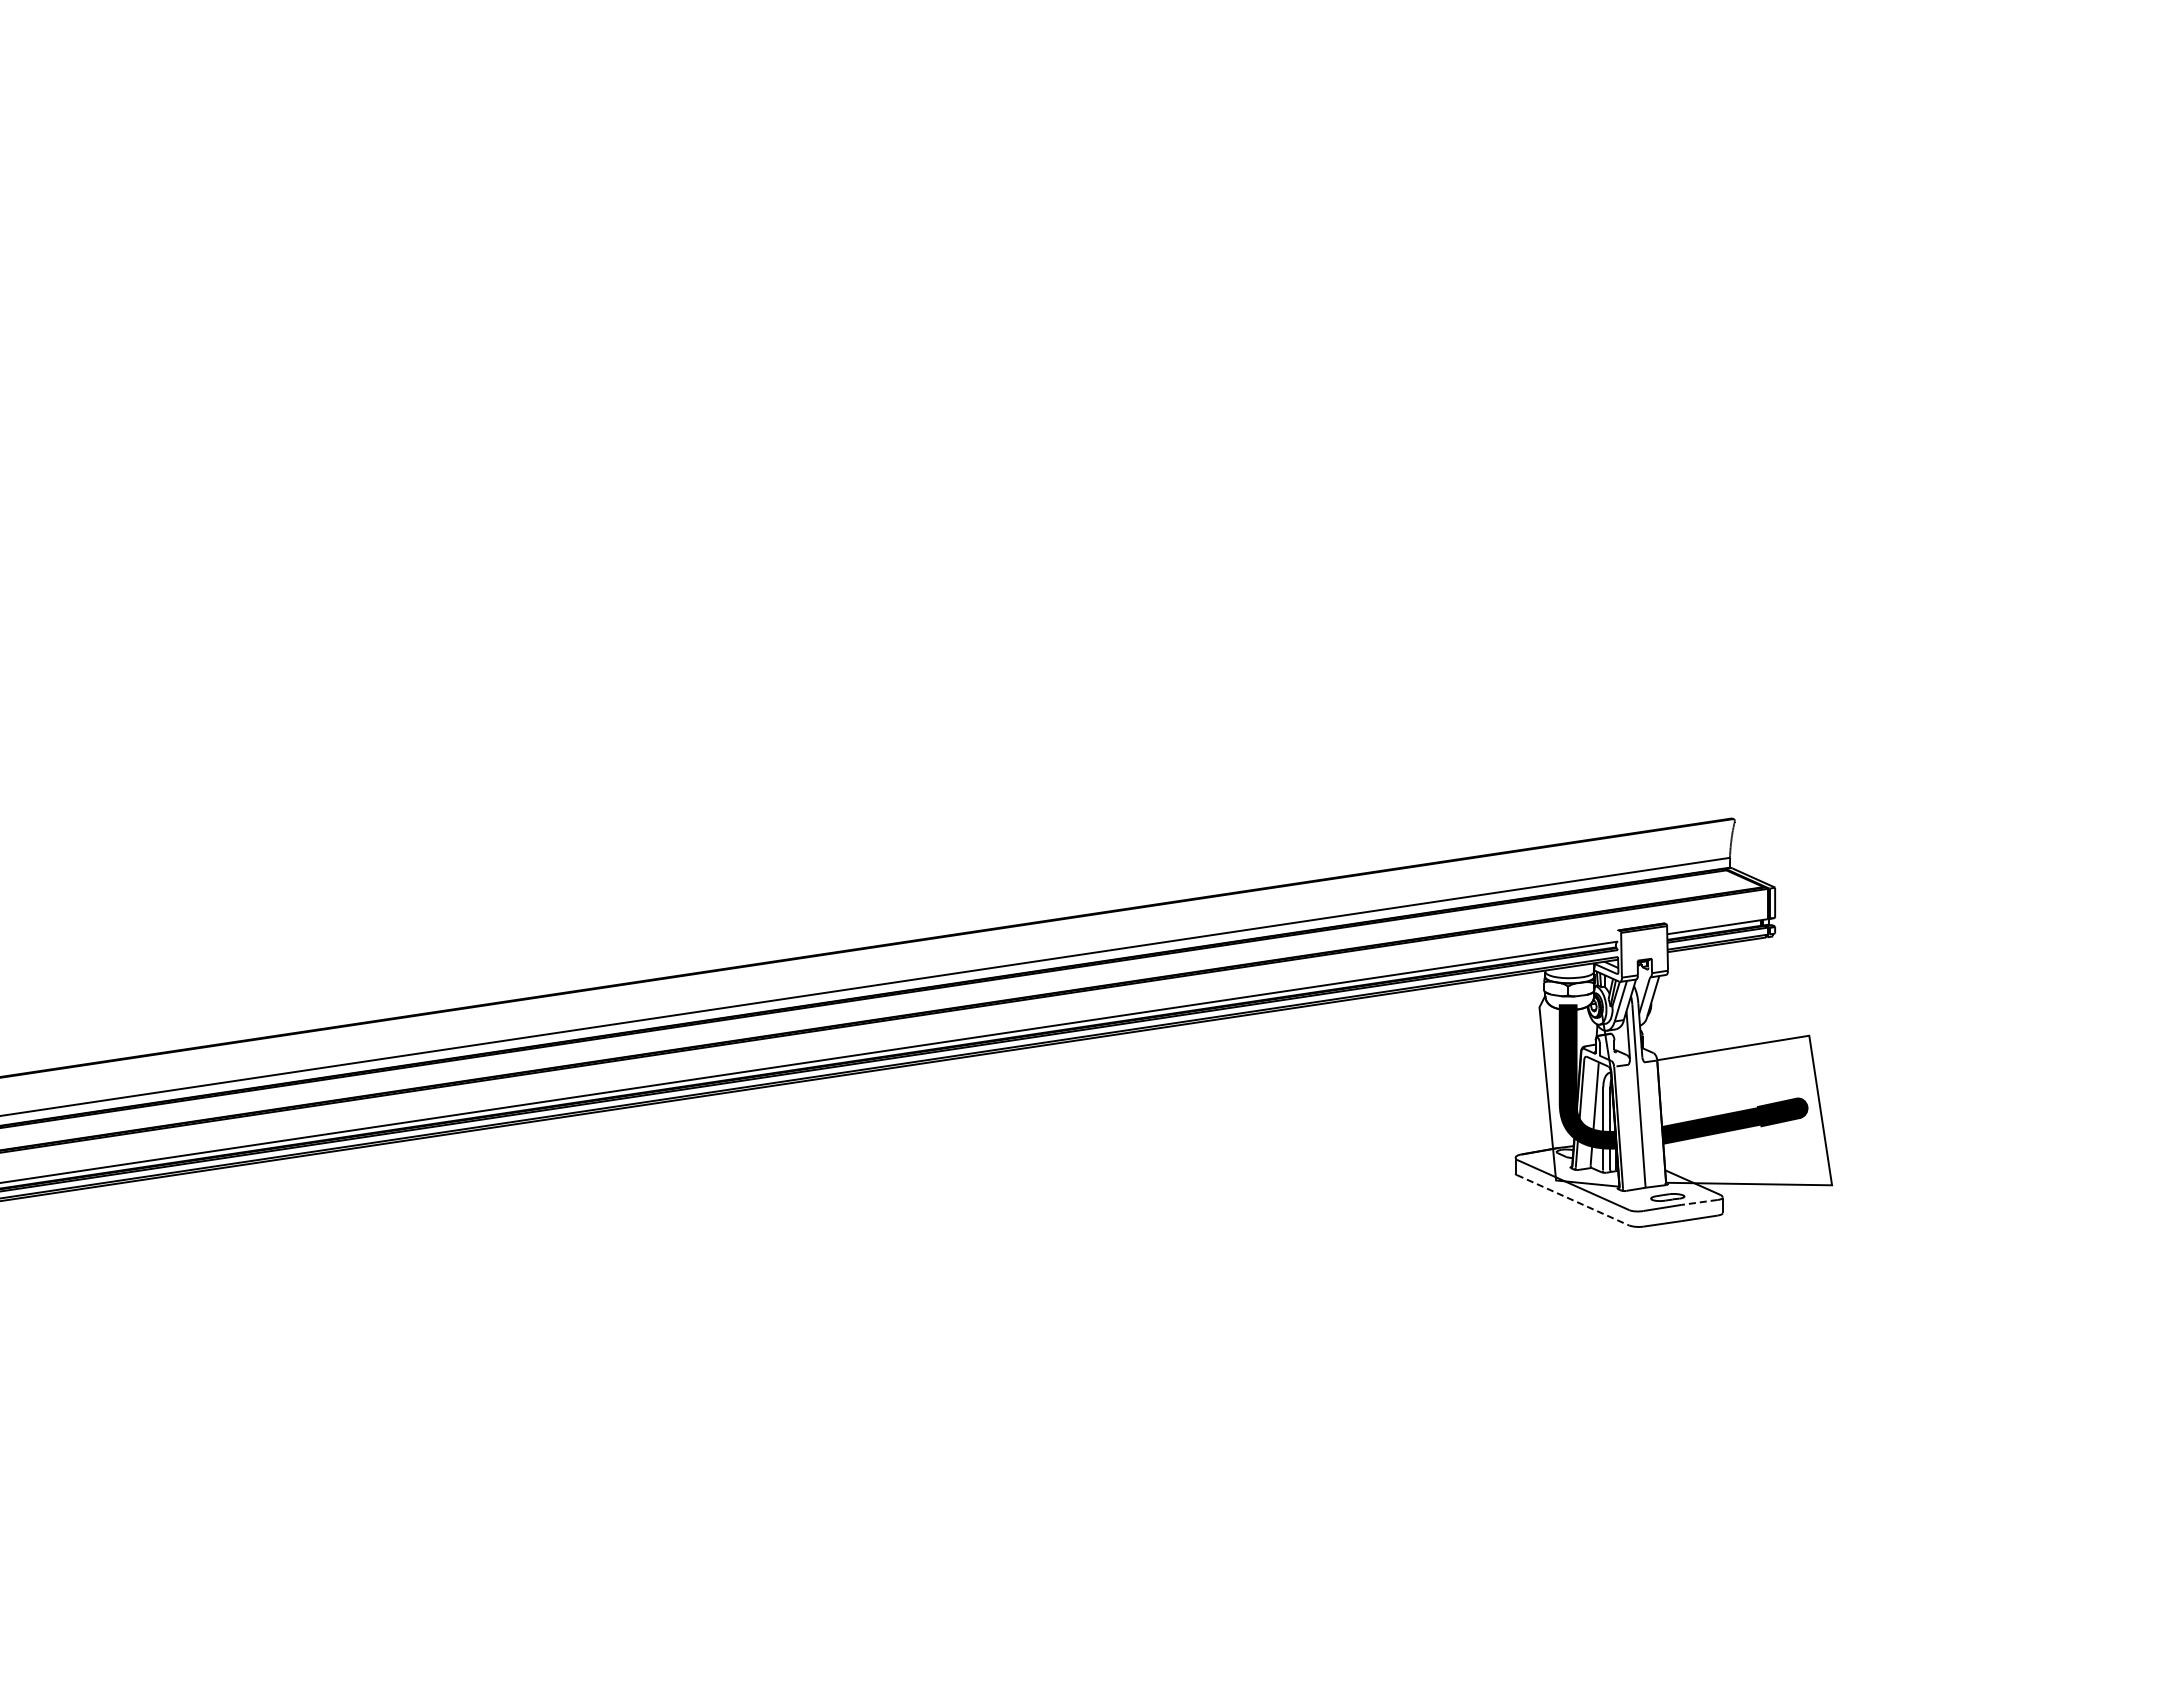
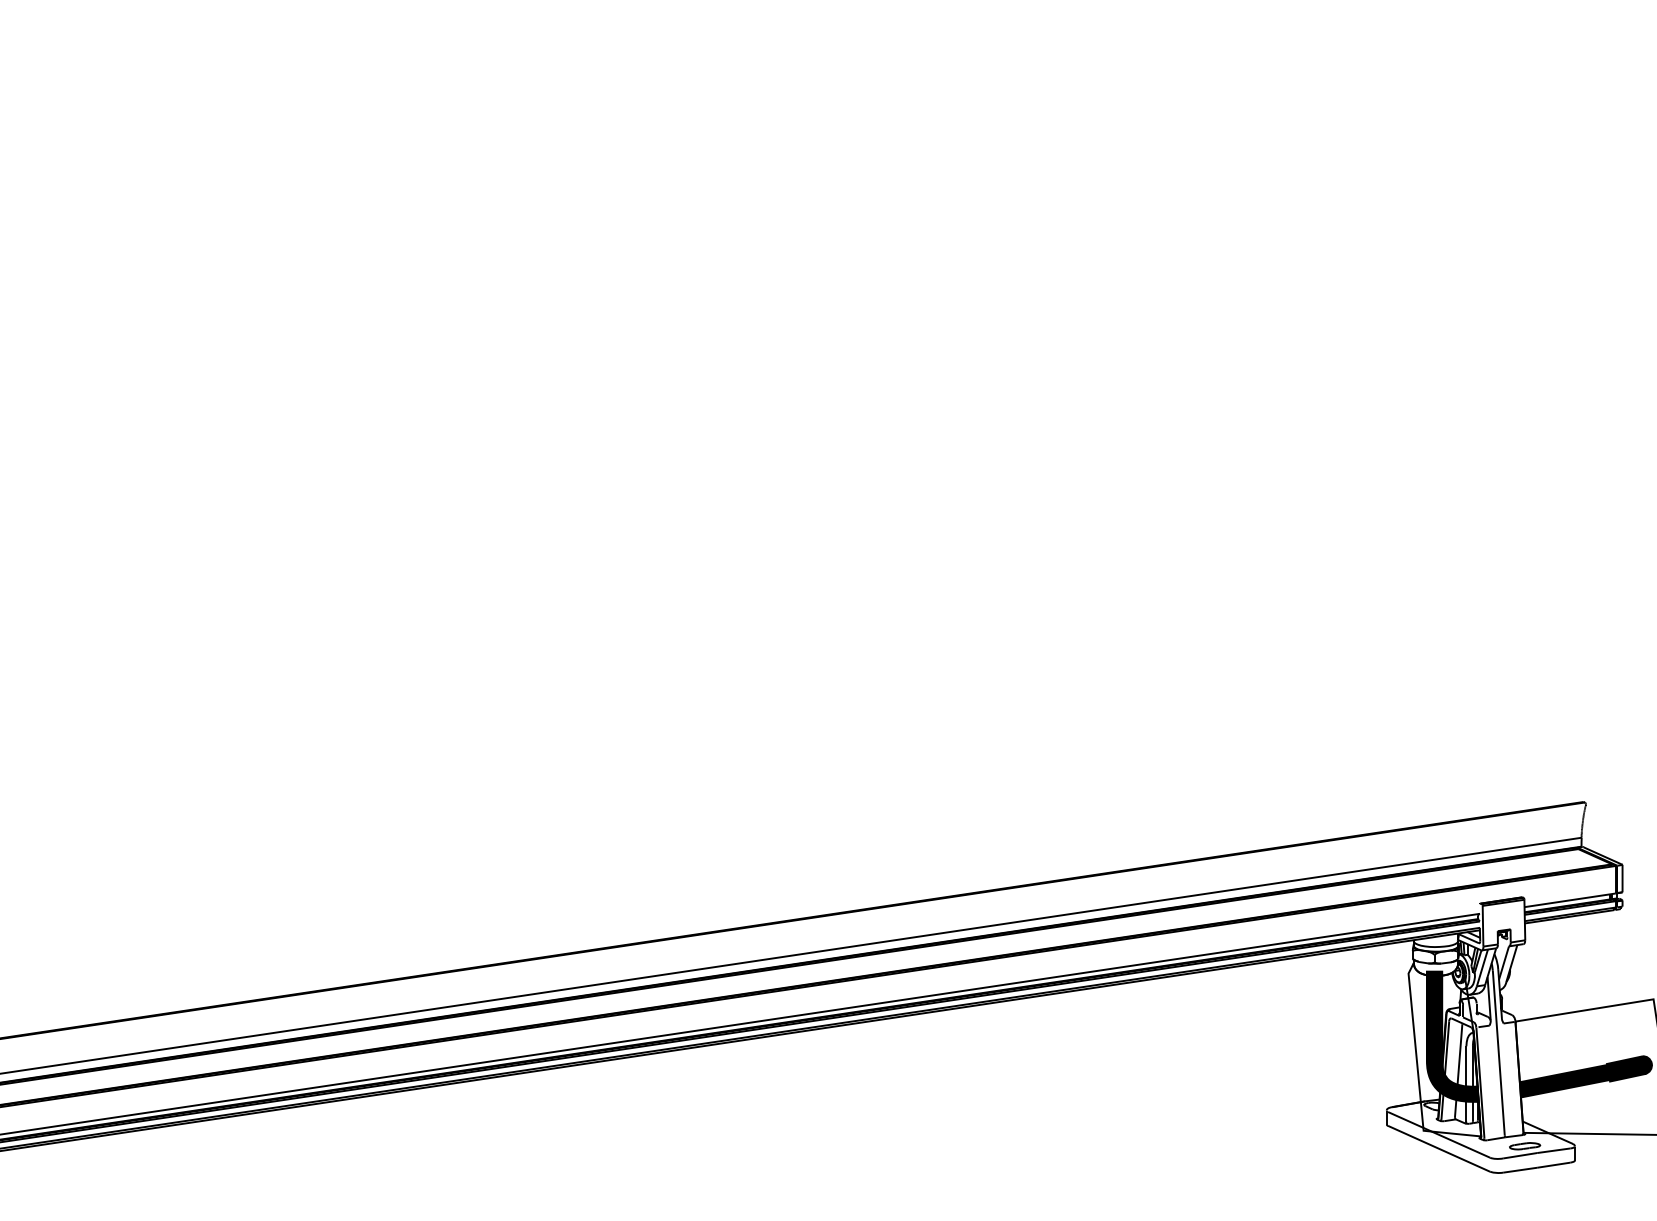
line: (1573, 1200) -> (1439, 1148), dashed -> solid
line: (1698, 1202) -> (1552, 1150), dashed -> solid

